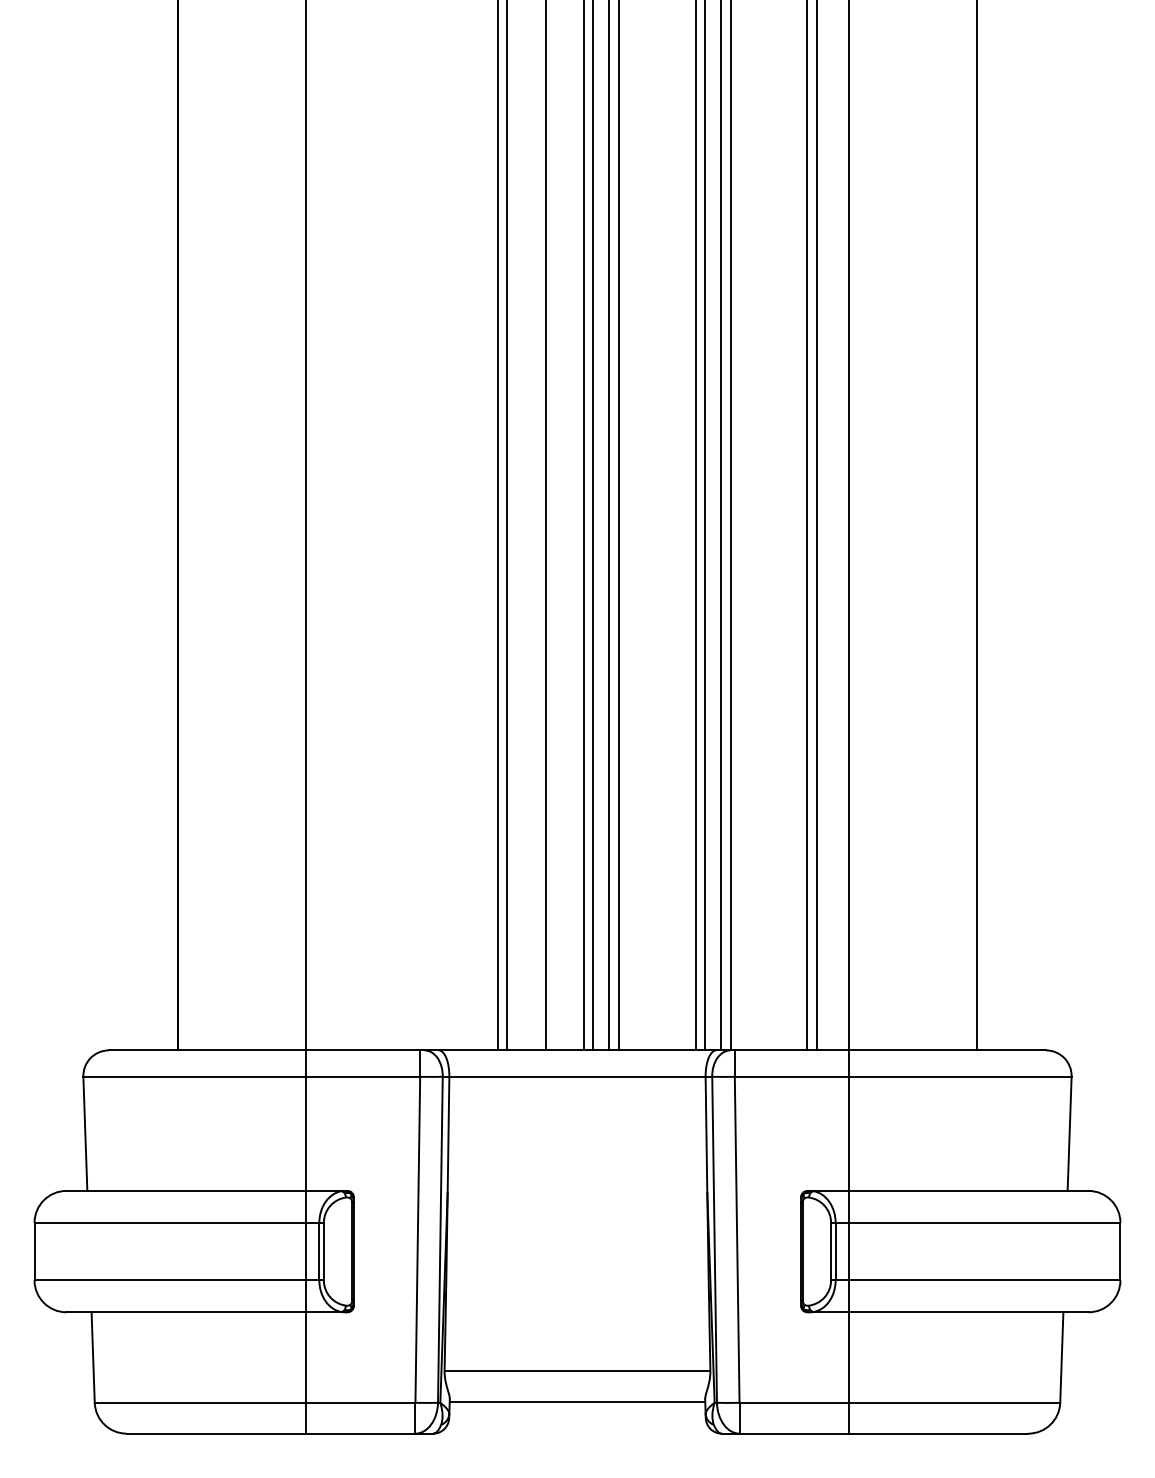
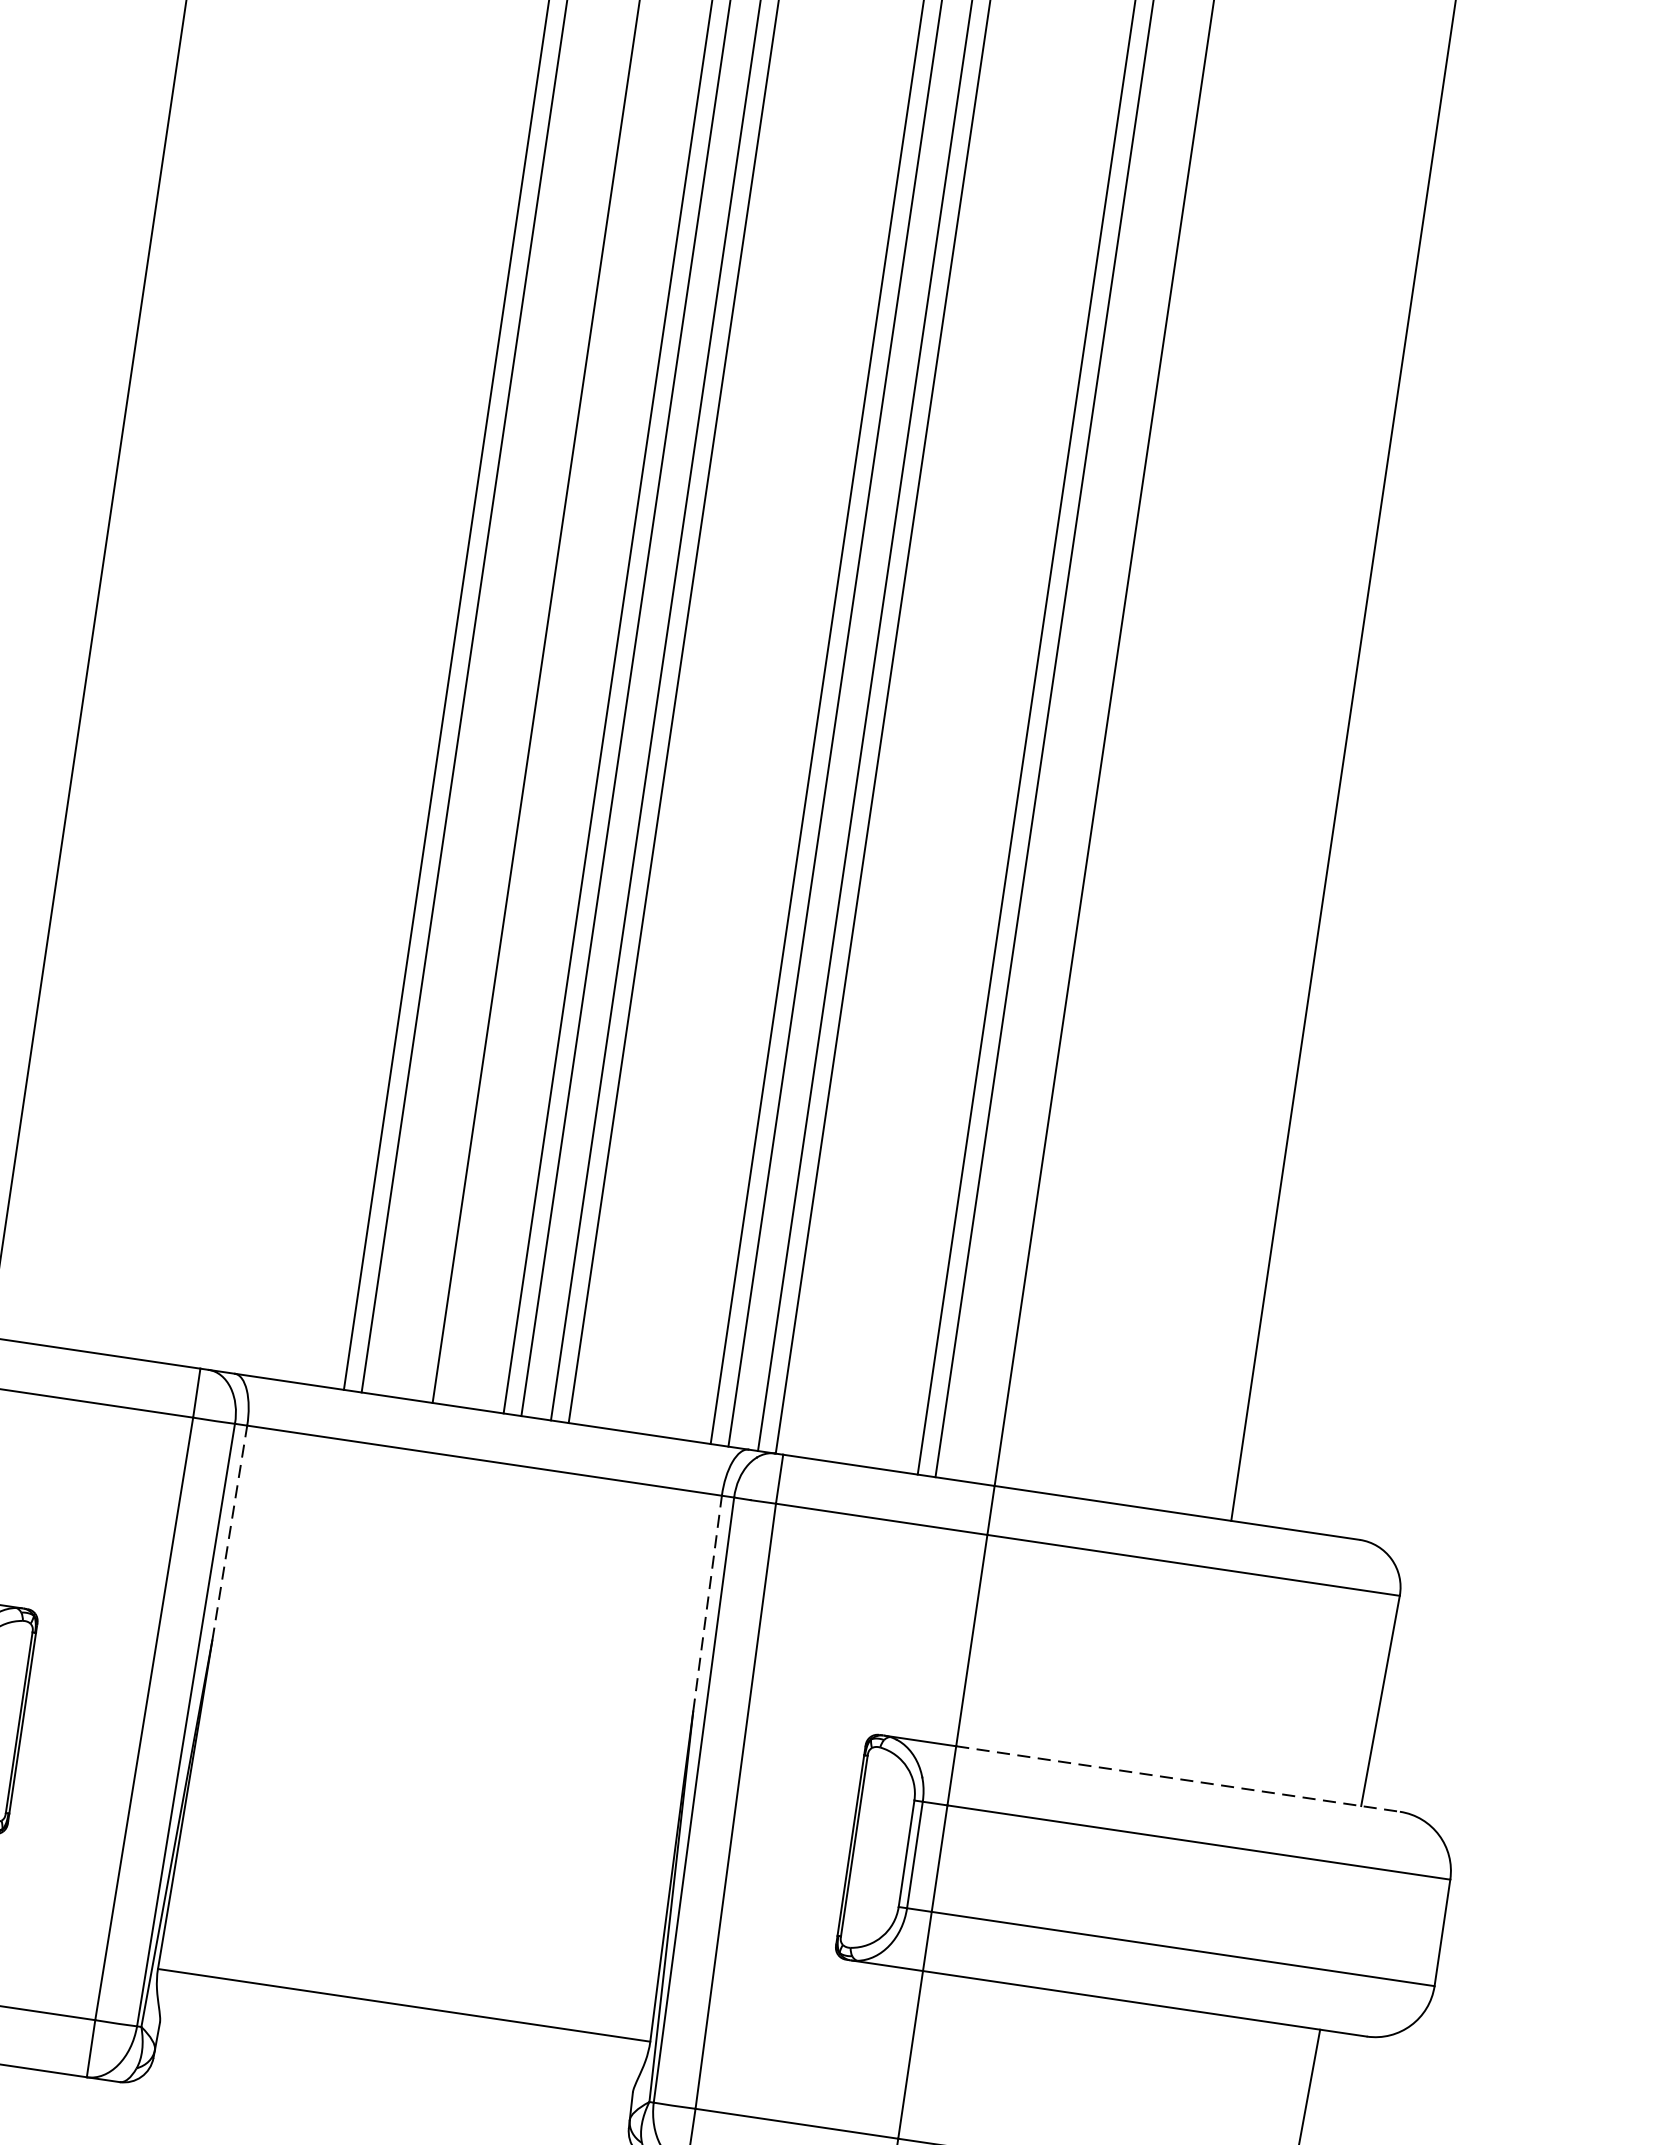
line: (448, 1134) -> (229, 1532), solid -> dashed
line: (706, 1134) -> (707, 1602), solid -> dashed
line: (968, 1190) -> (1177, 1778), solid -> dashed
line: (577, 1401) -> (395, 2062), removed

